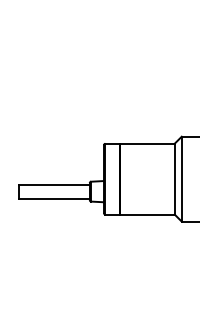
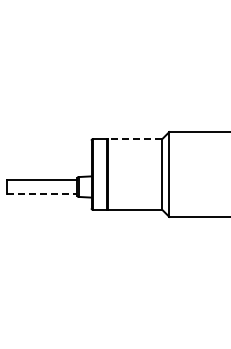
line: (146, 144) -> (134, 139), solid -> dashed
line: (54, 199) -> (42, 194), solid -> dashed

